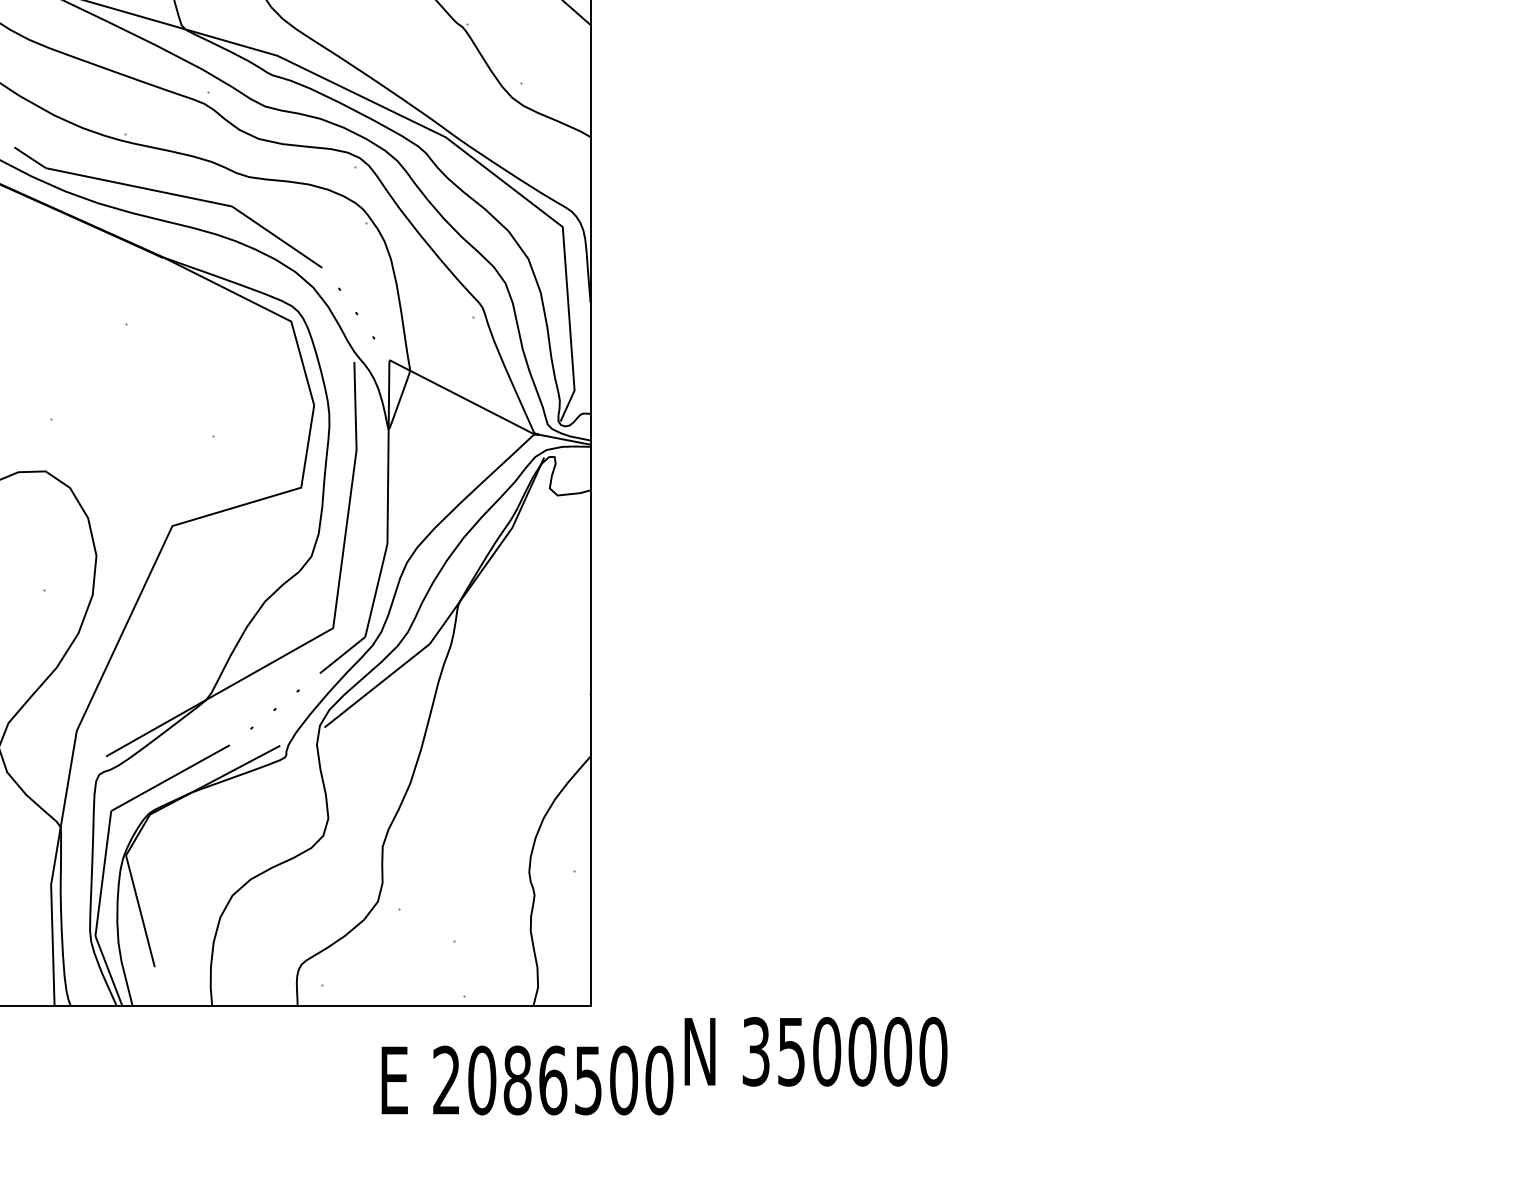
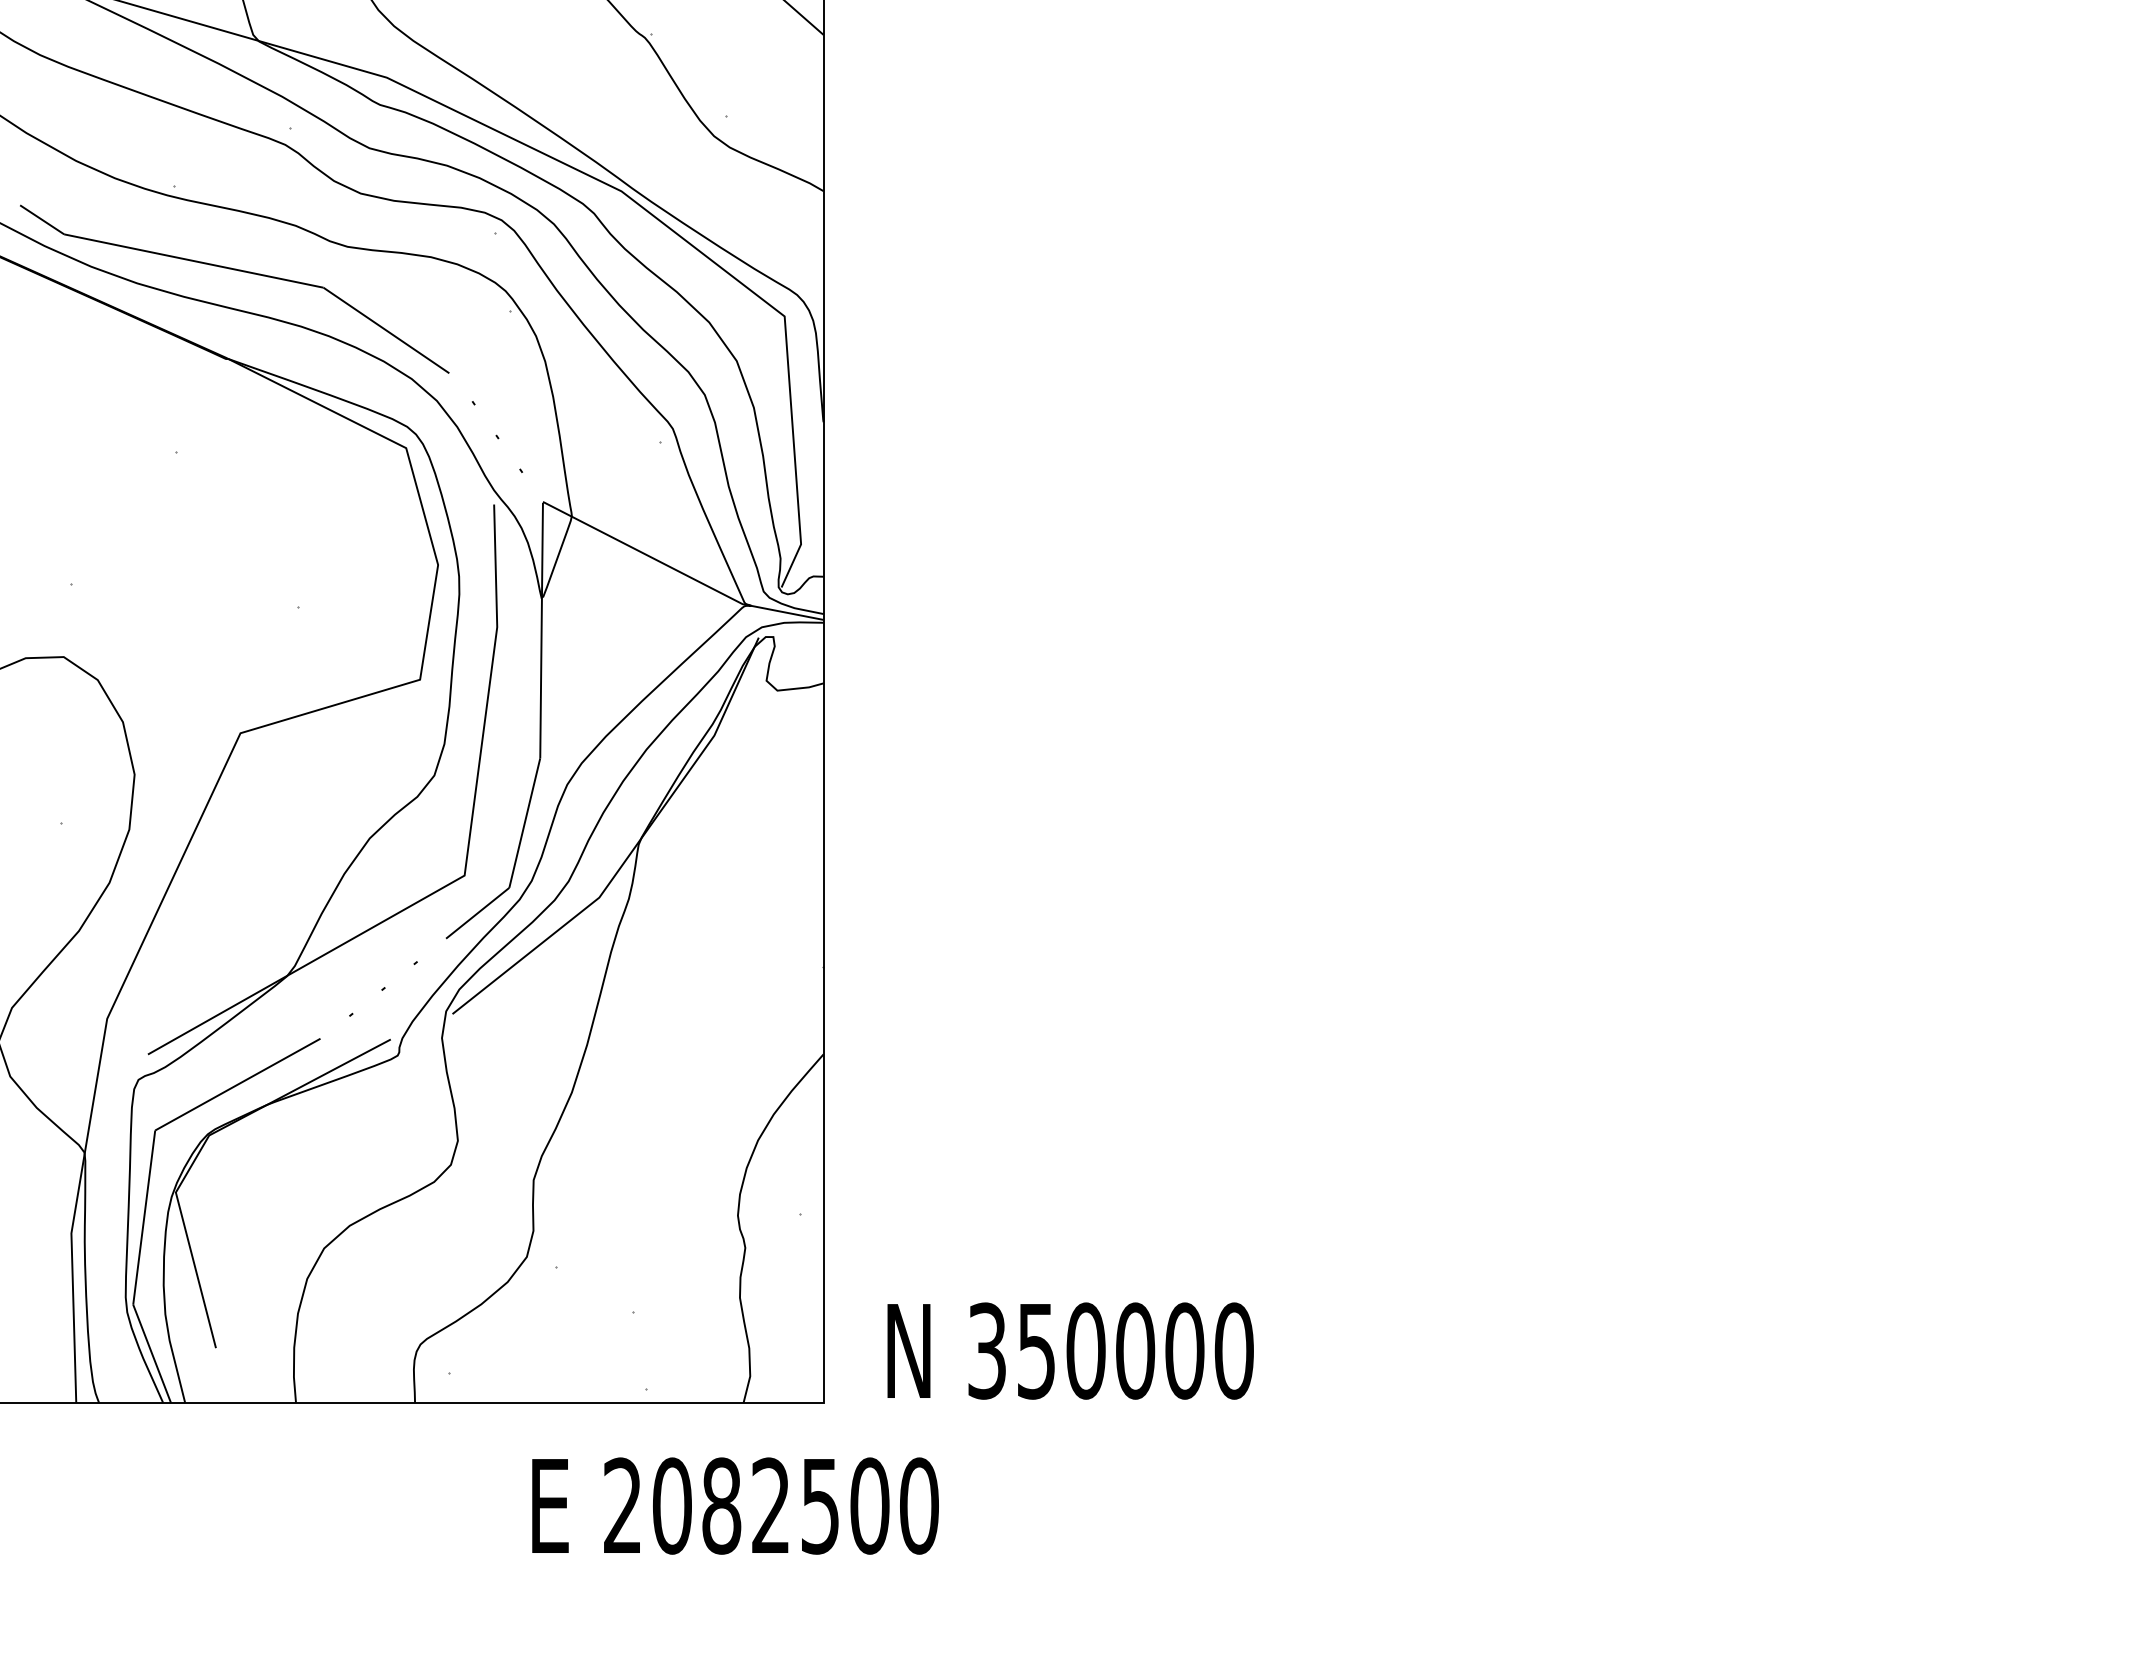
text: (815, 1051) -> (1070, 1350), moved
text: (553, 1080) -> (771, 1505), 2086500 -> 2082500

